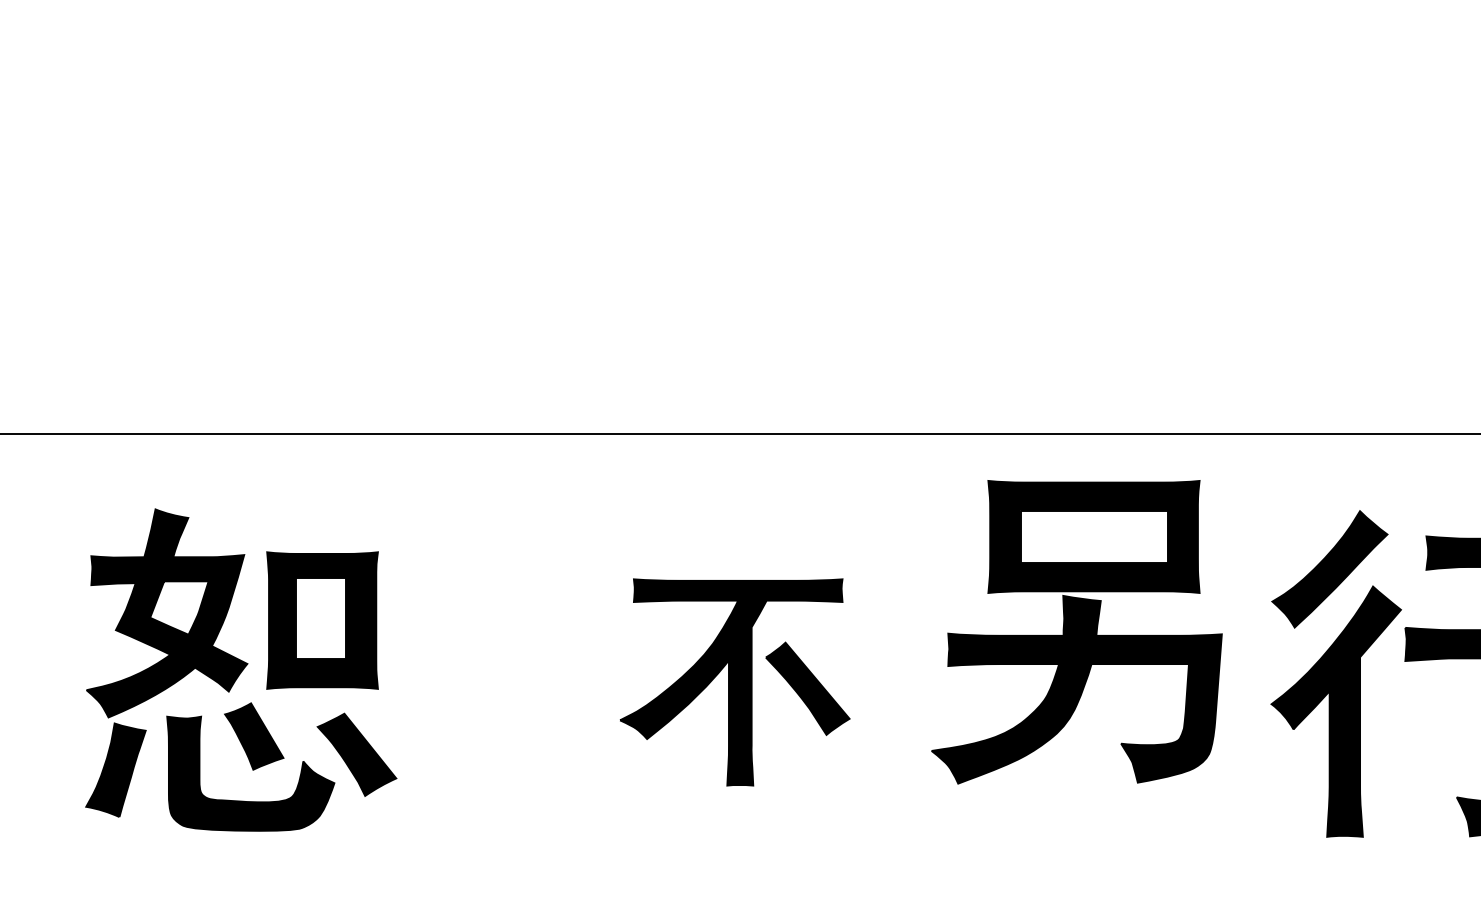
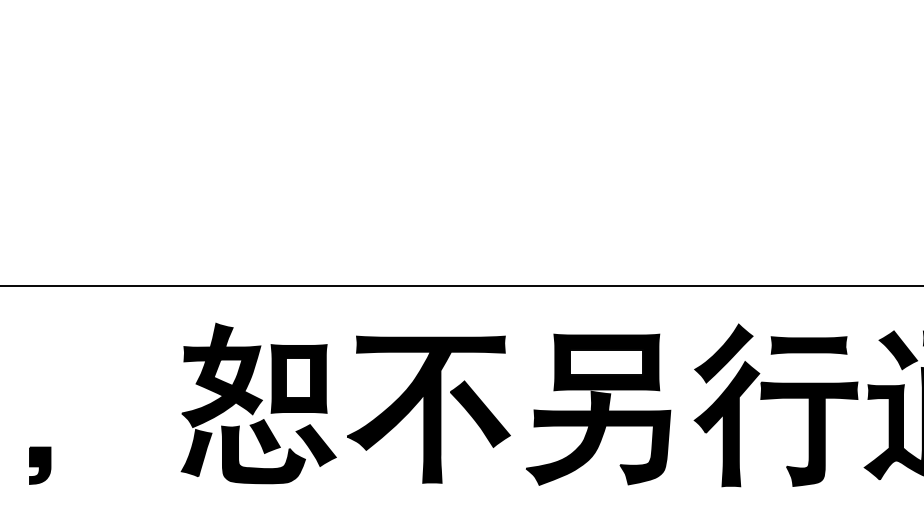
part: (1077, 631) -> (598, 409), moved
part: (240, 670) -> (258, 403), moved
part: (734, 682) -> (428, 409), size x1.43

